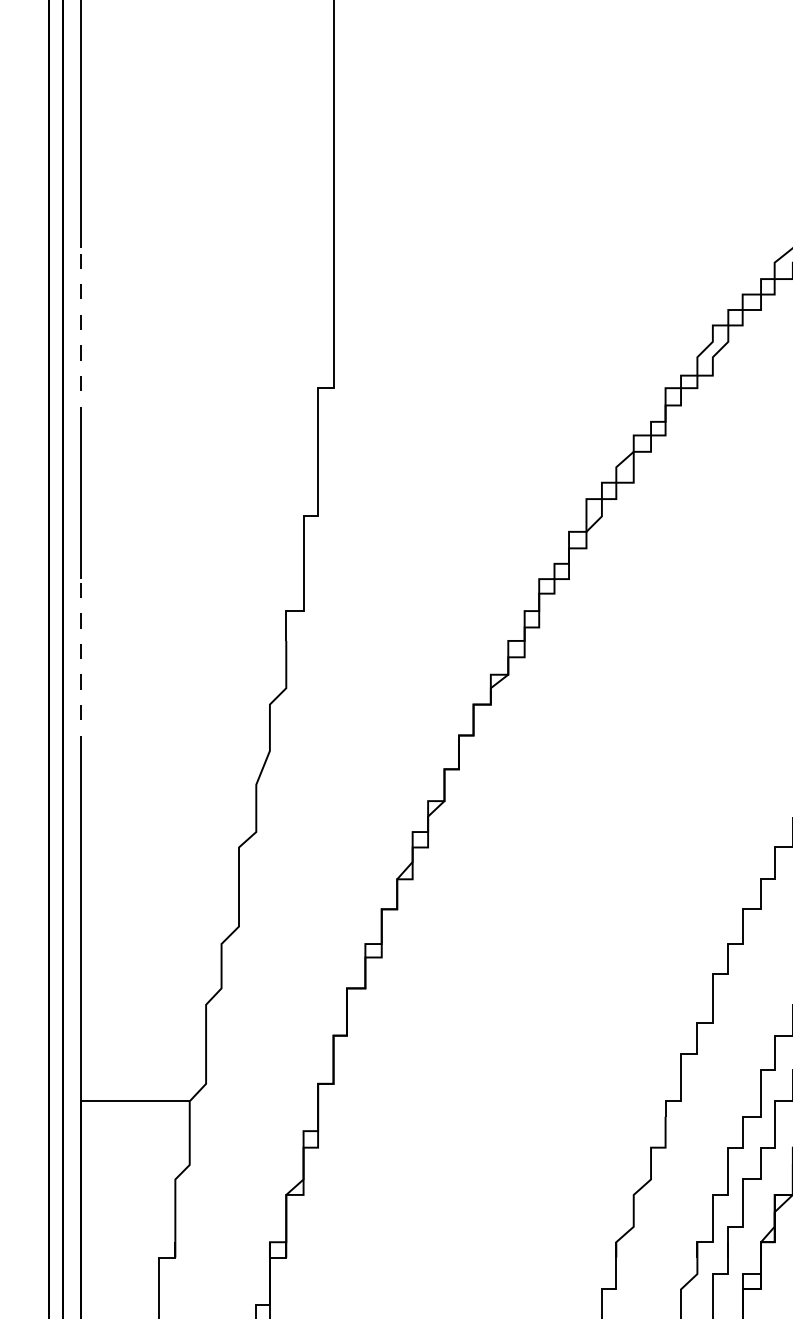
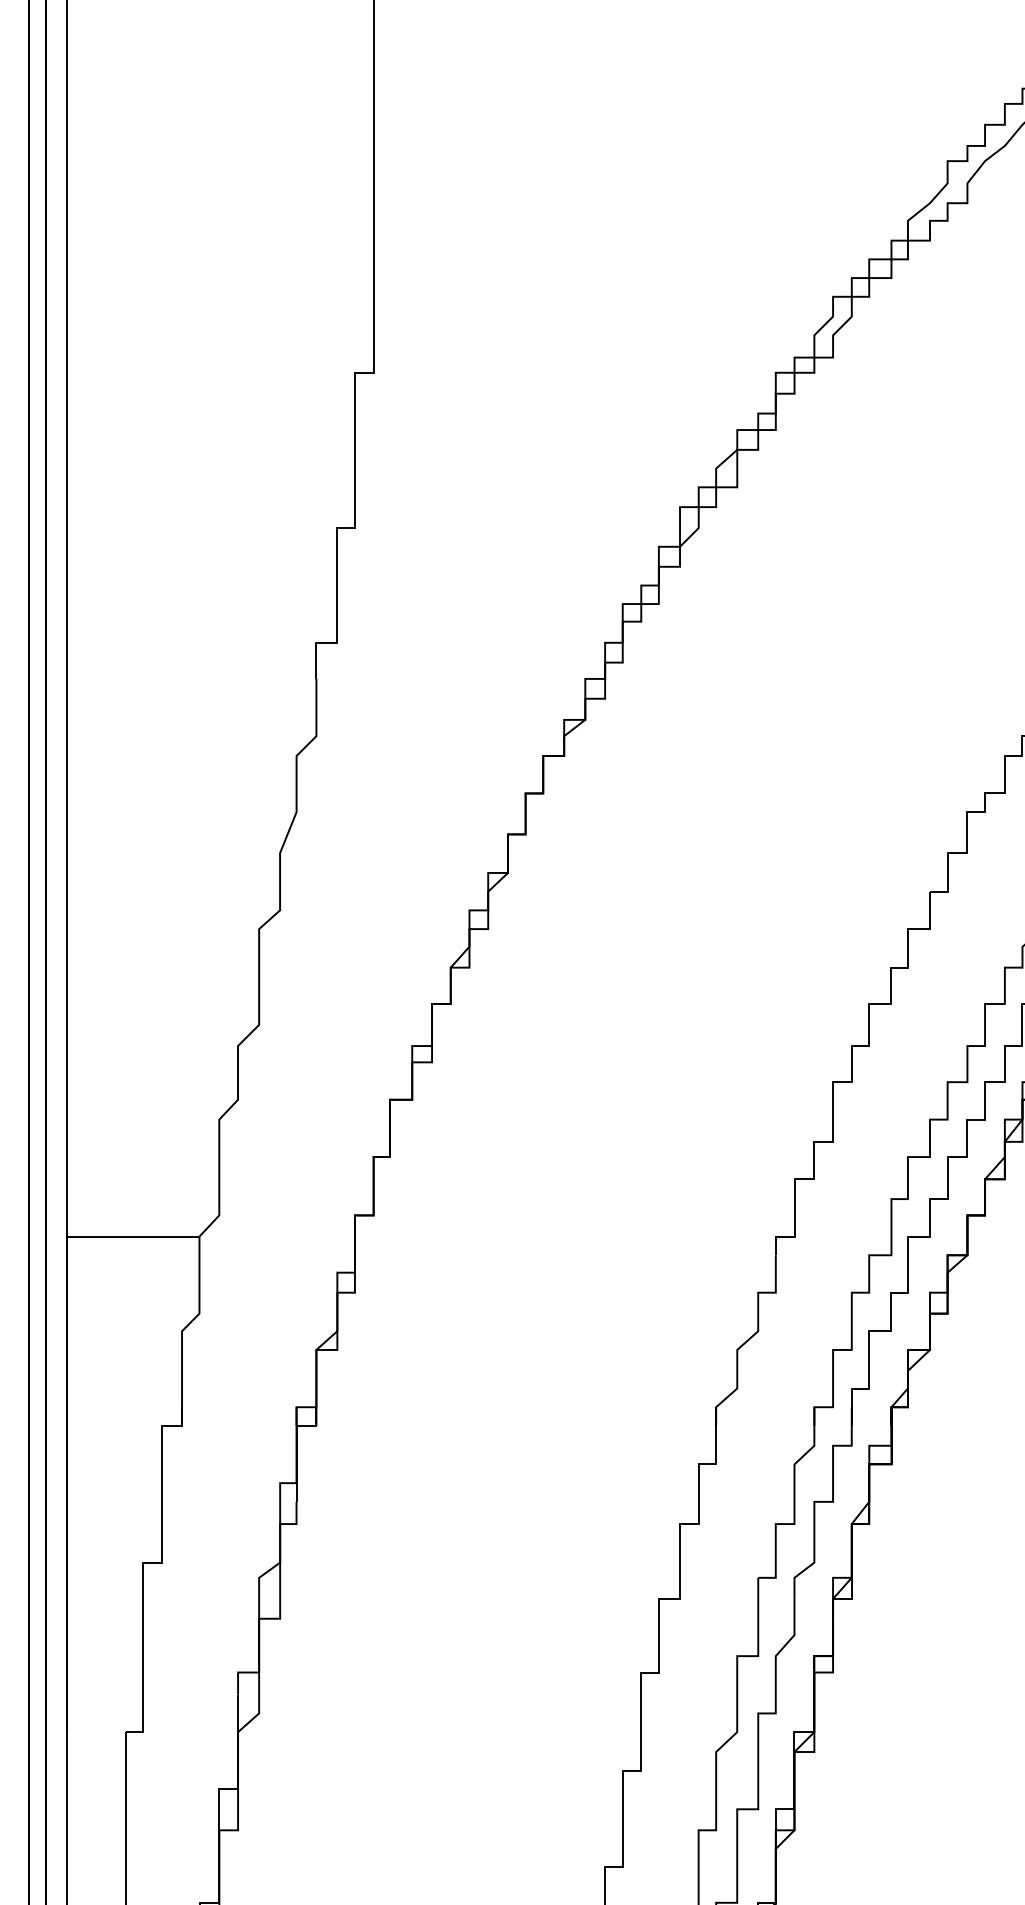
line: (80, 334) -> (67, 307), dashed -> solid
line: (80, 664) -> (67, 707), dashed -> solid

